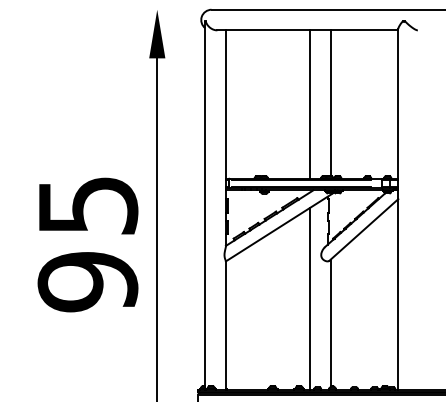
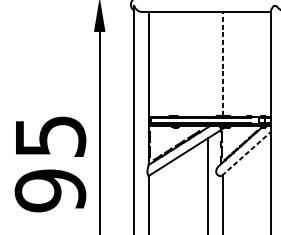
line: (330, 103) -> (222, 63), solid -> dashed
line: (310, 104) -> (208, 64), removed
line: (364, 229) -> (246, 153), solid -> dashed

